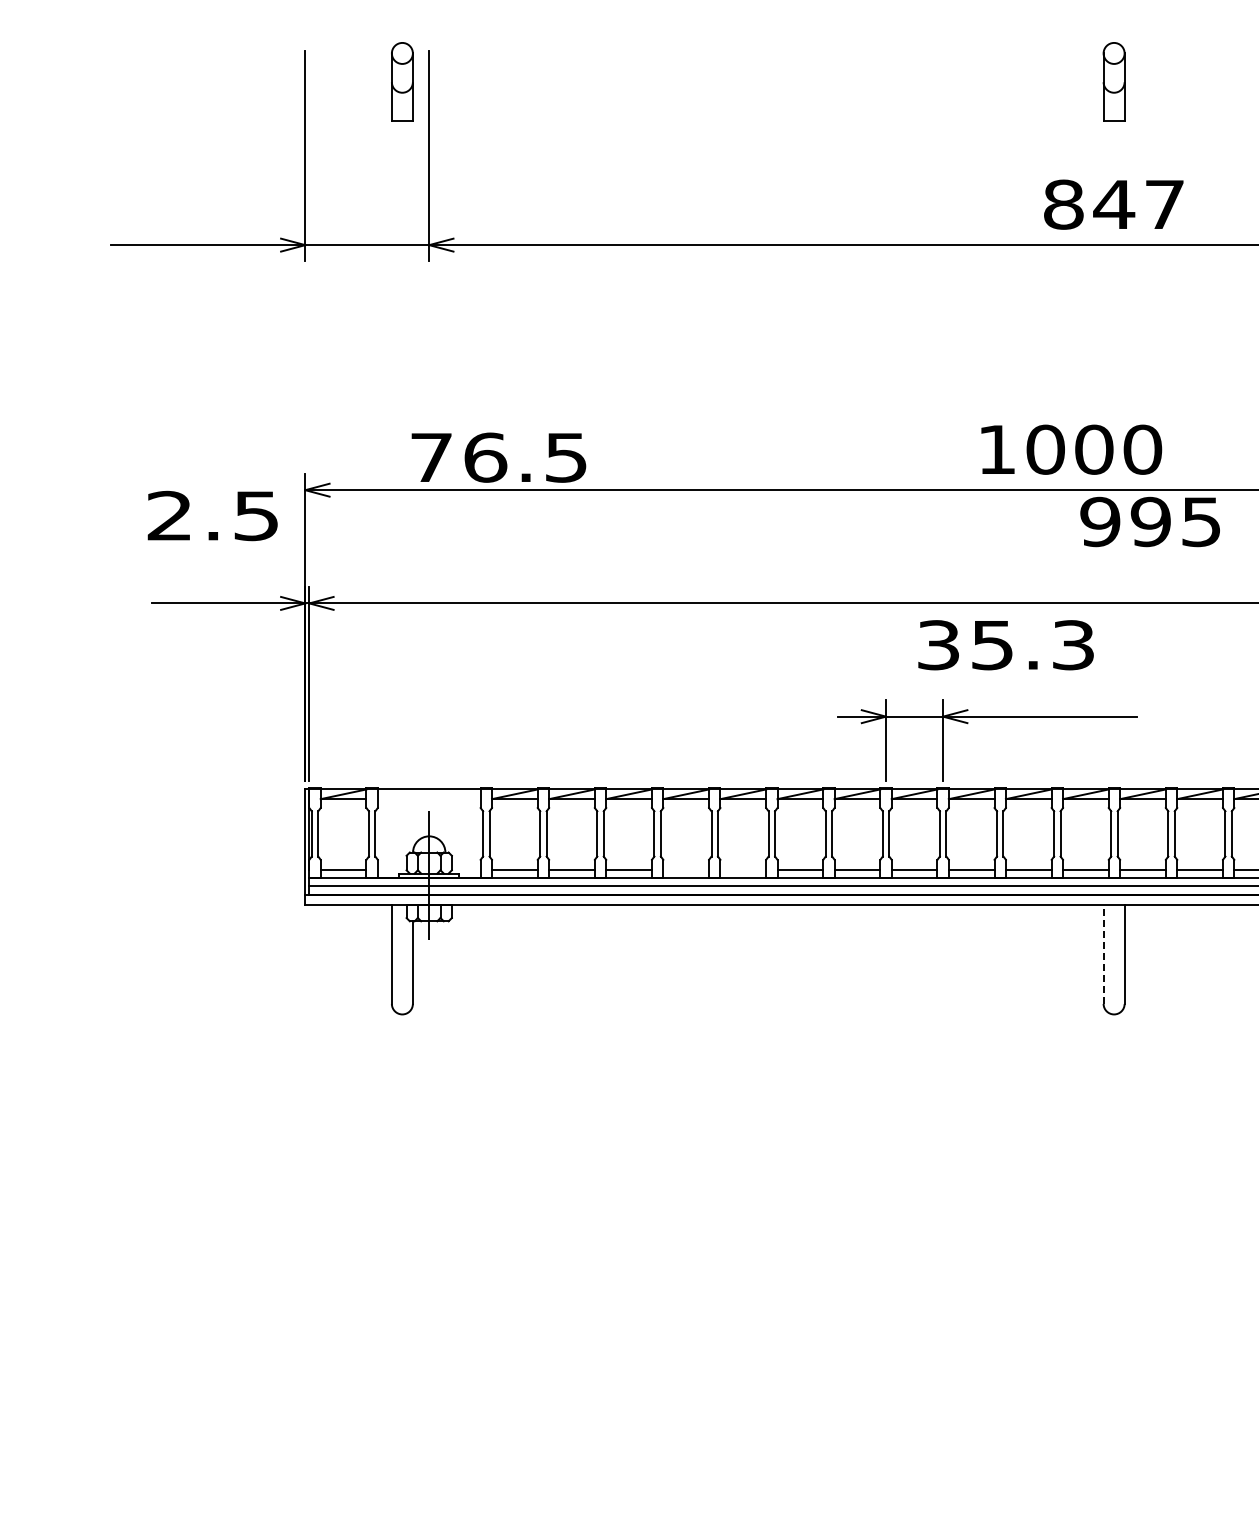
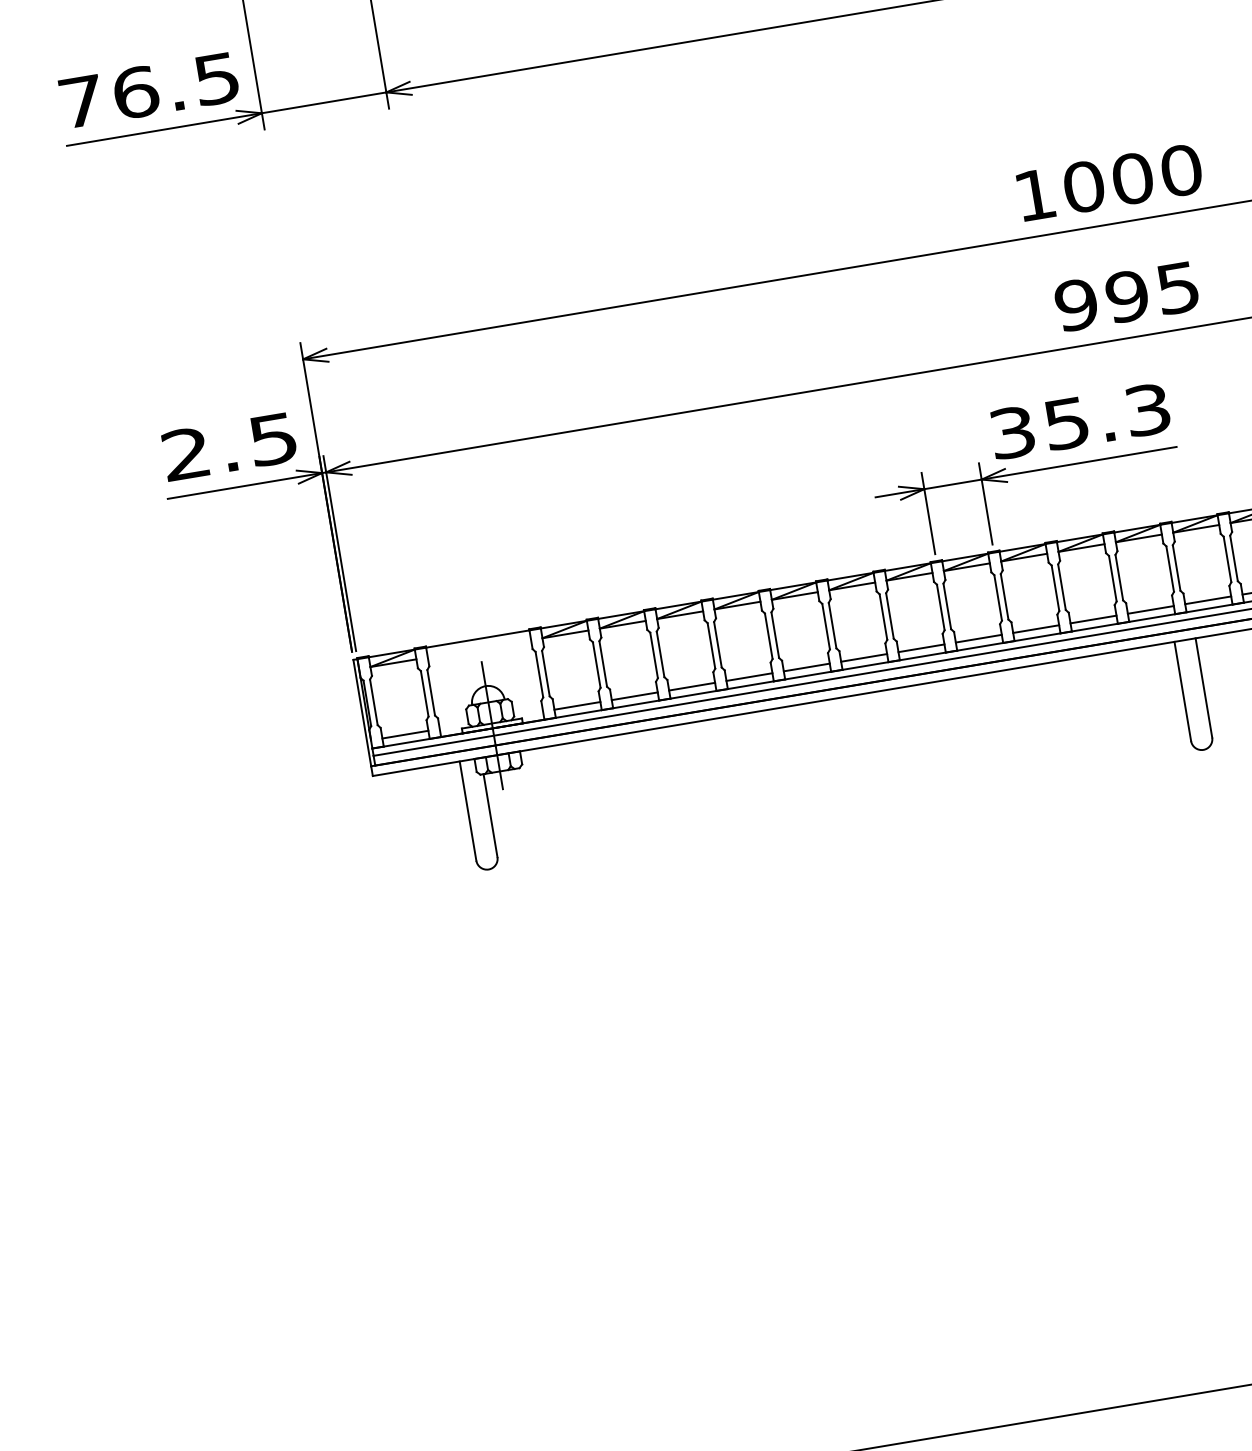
text: (1071, 449) -> (1109, 182), moved
text: (498, 457) -> (148, 90), moved
text: (212, 515) -> (229, 446), moved
text: (1149, 521) -> (1125, 296), moved
text: (1005, 645) -> (1079, 421), moved
line: (686, 870) -> (749, 677), added
line: (743, 870) -> (807, 667), added
line: (1103, 954) -> (1182, 691), dashed -> solid

